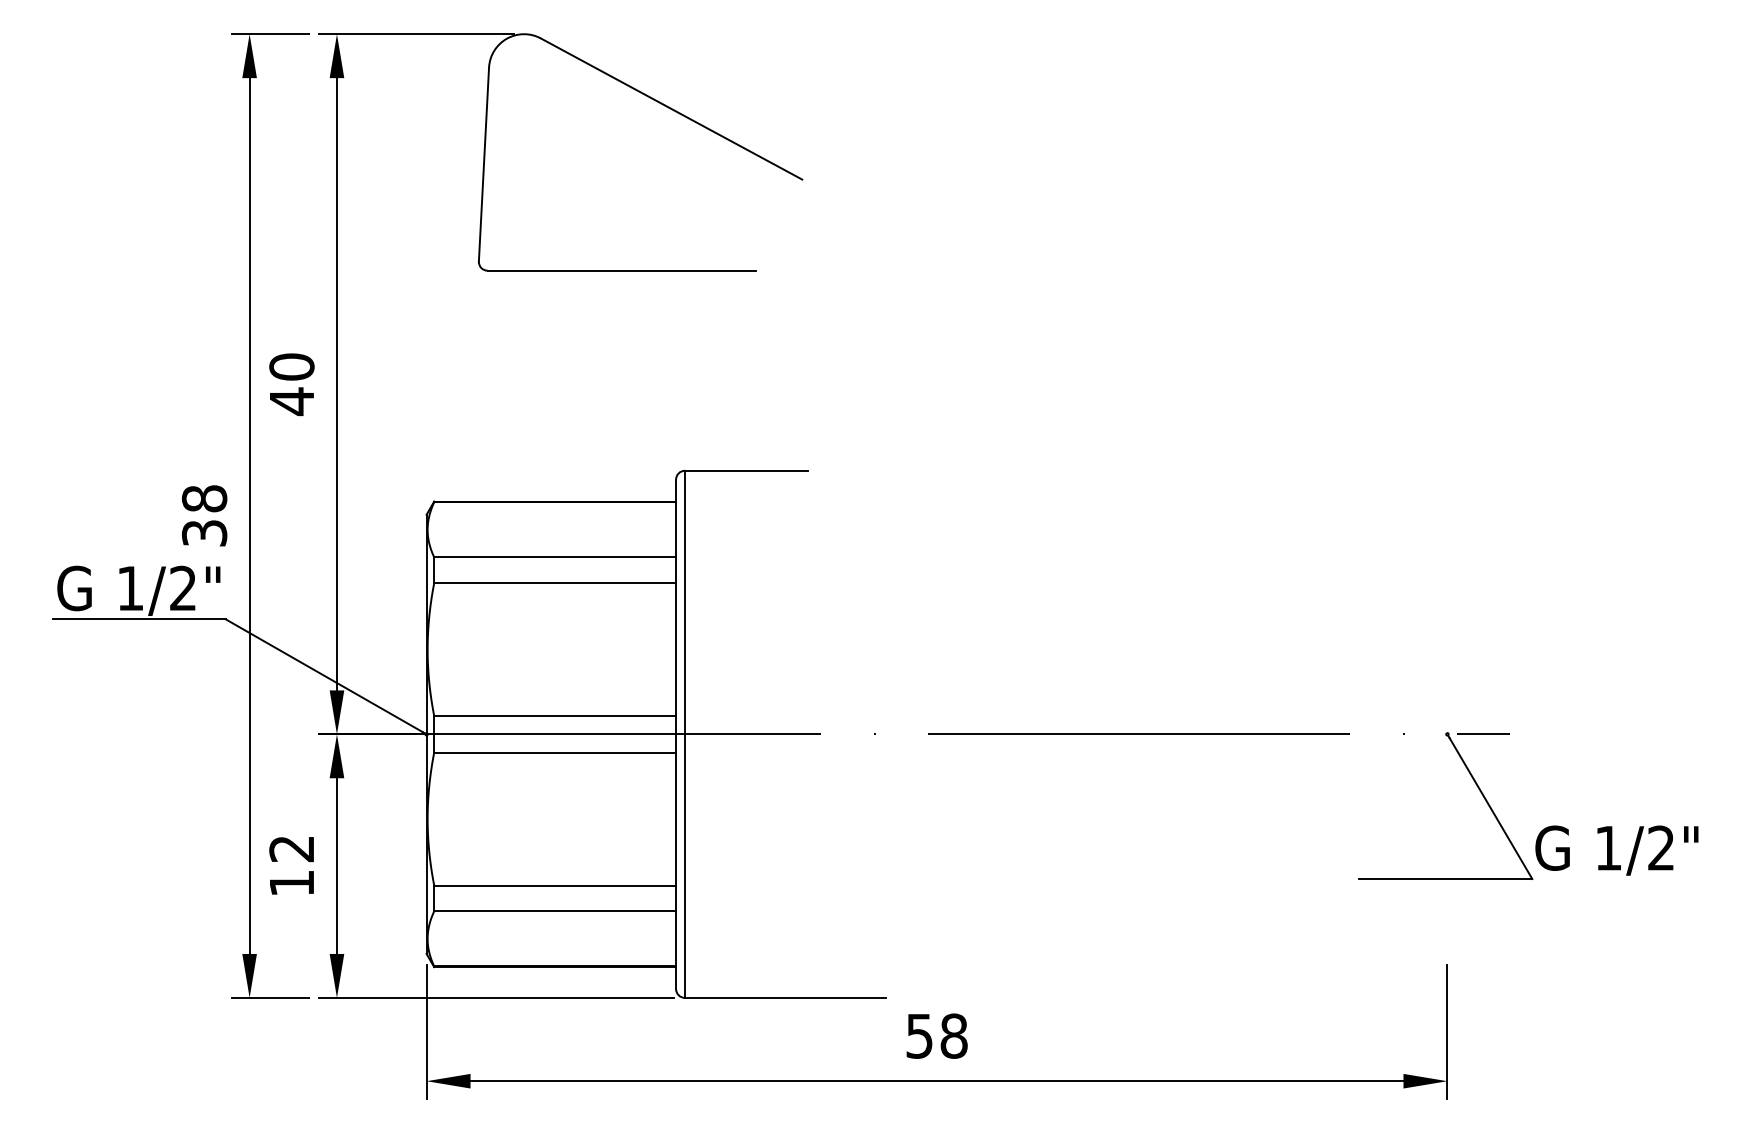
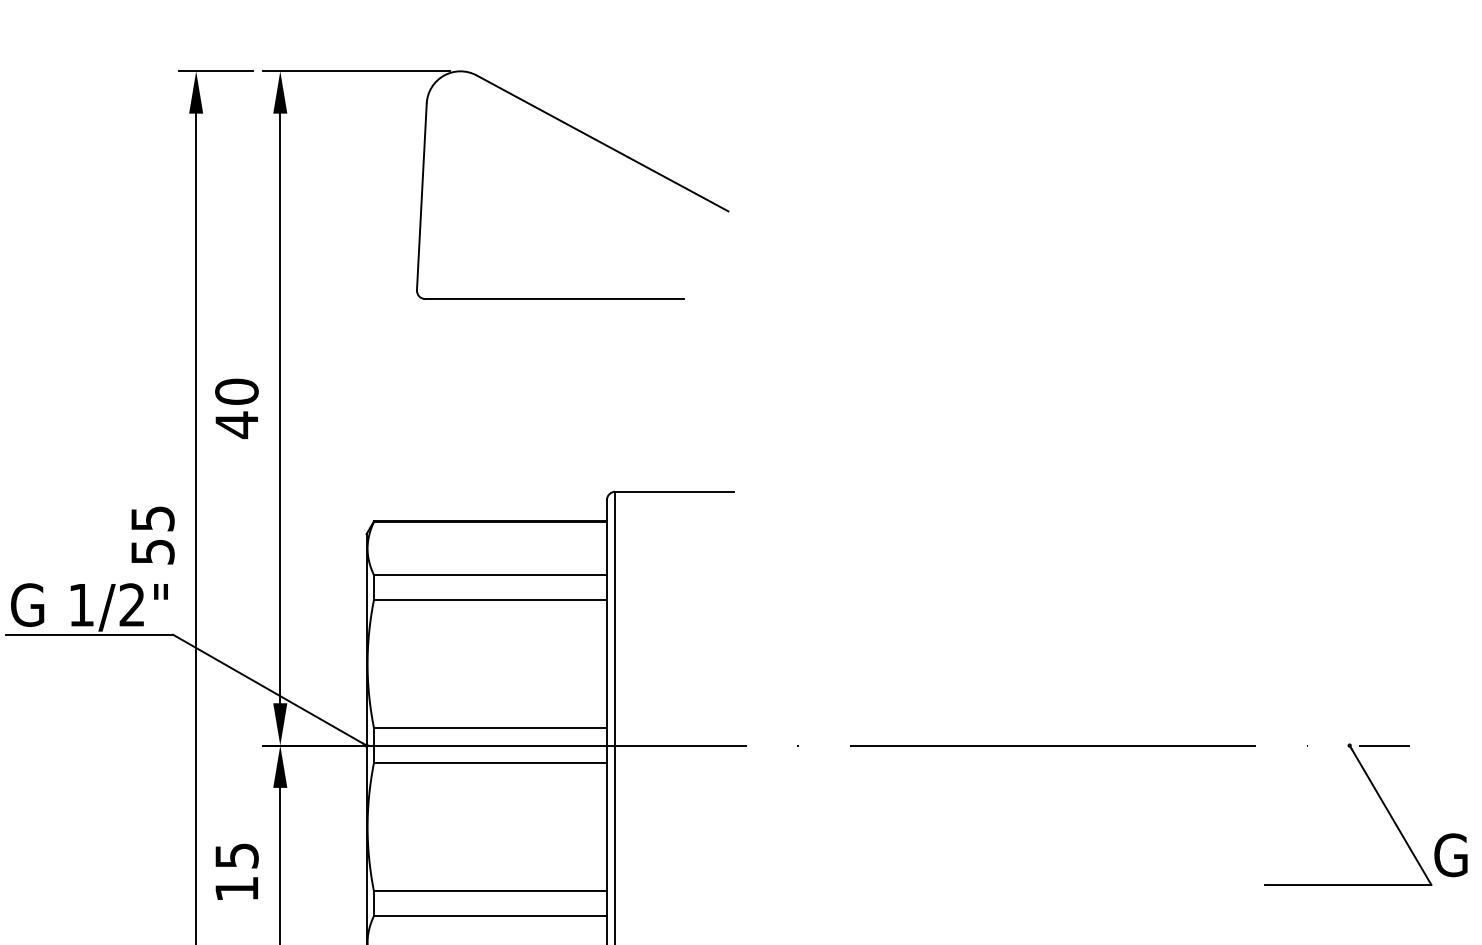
text: (204, 515) -> (152, 534), 38 -> 55
text: (291, 849) -> (236, 856), 12 -> 15

